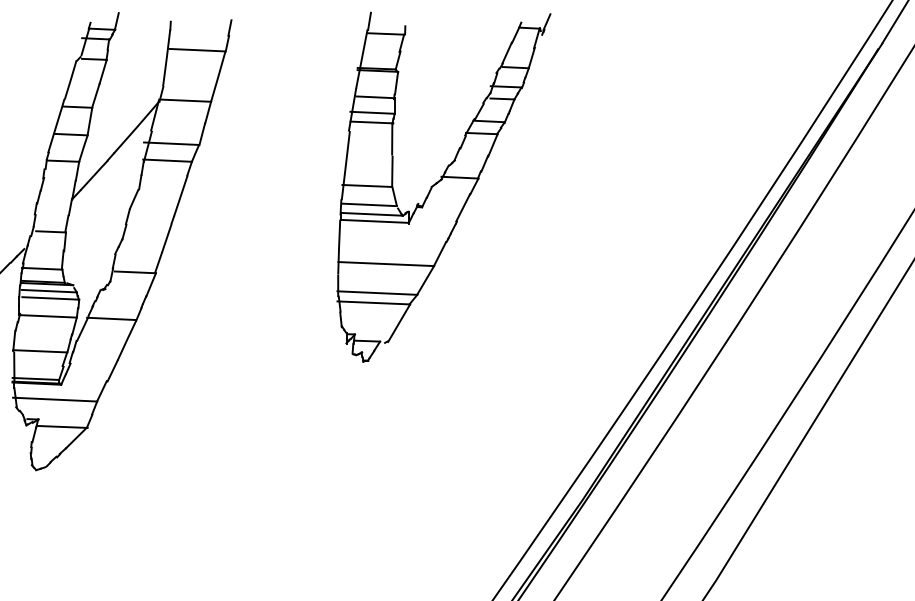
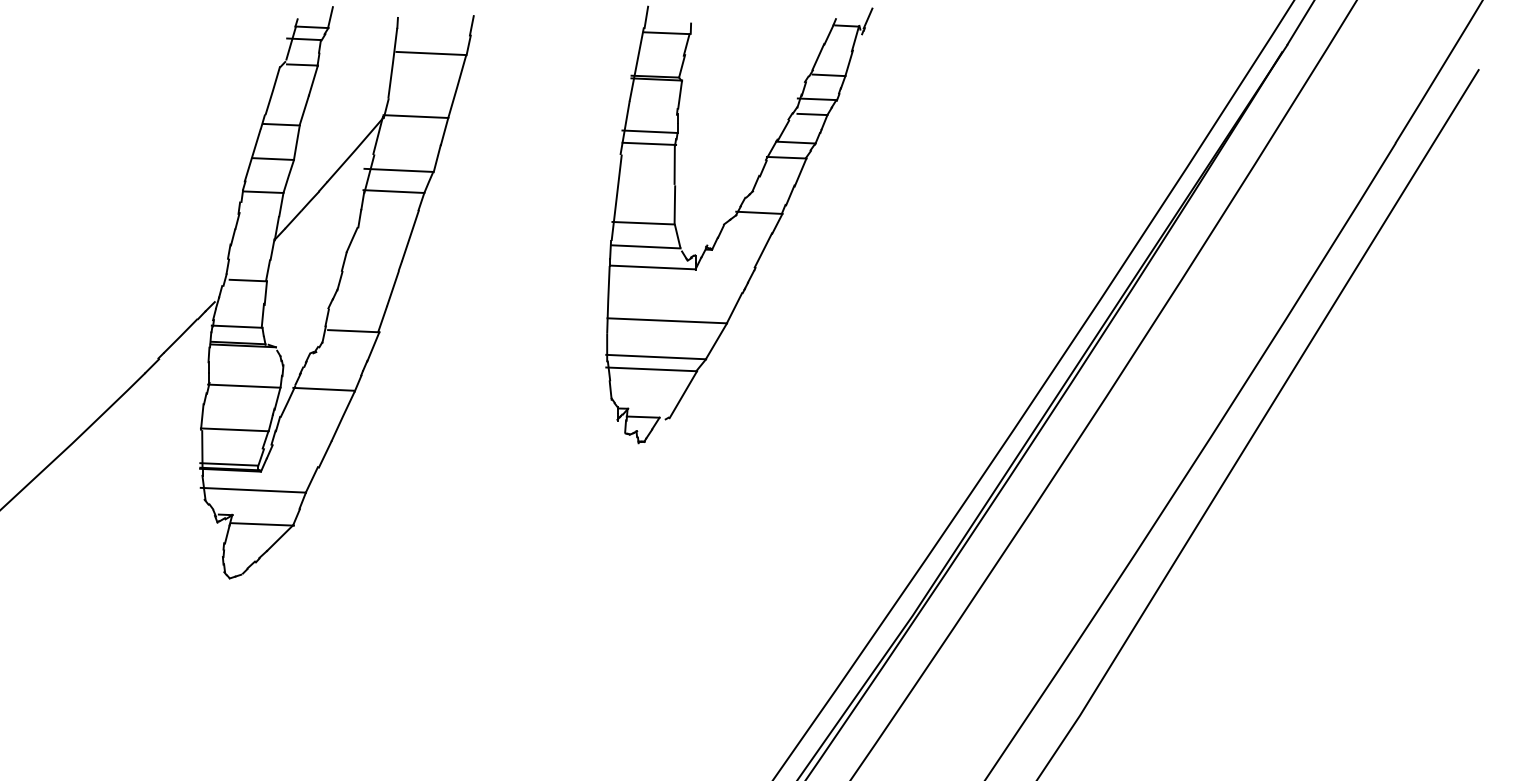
line: (375, 97) -> (653, 112), removed
line: (372, 214) -> (649, 258), removed
line: (48, 291) -> (245, 354), removed
line: (50, 298) -> (247, 363), removed

